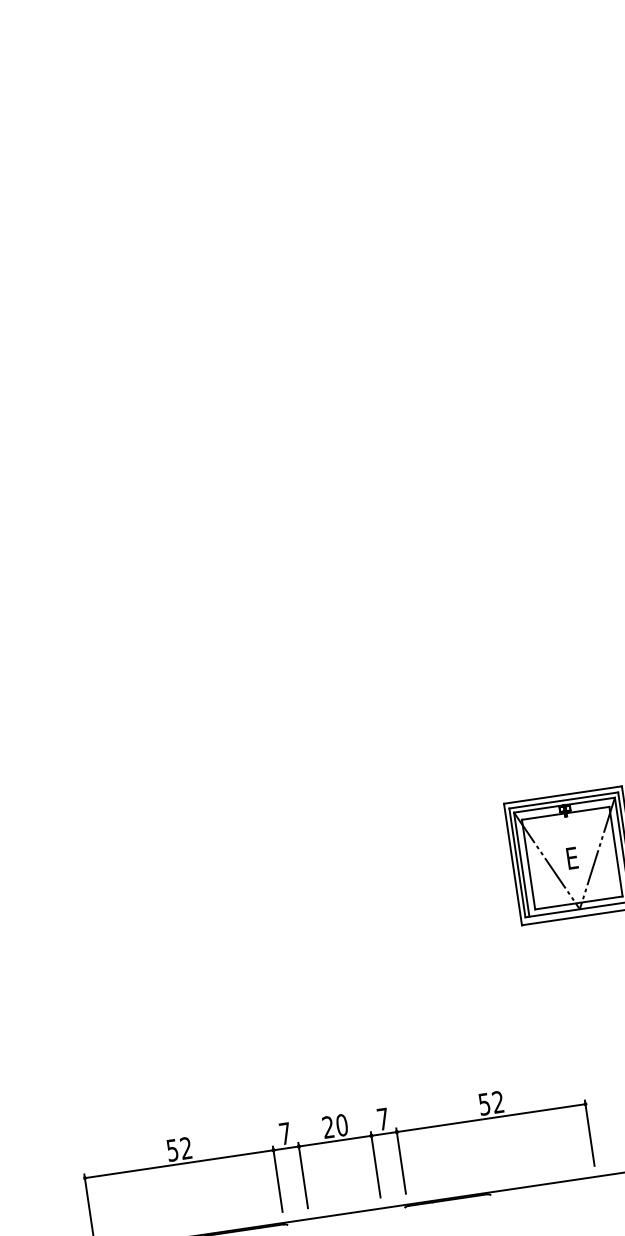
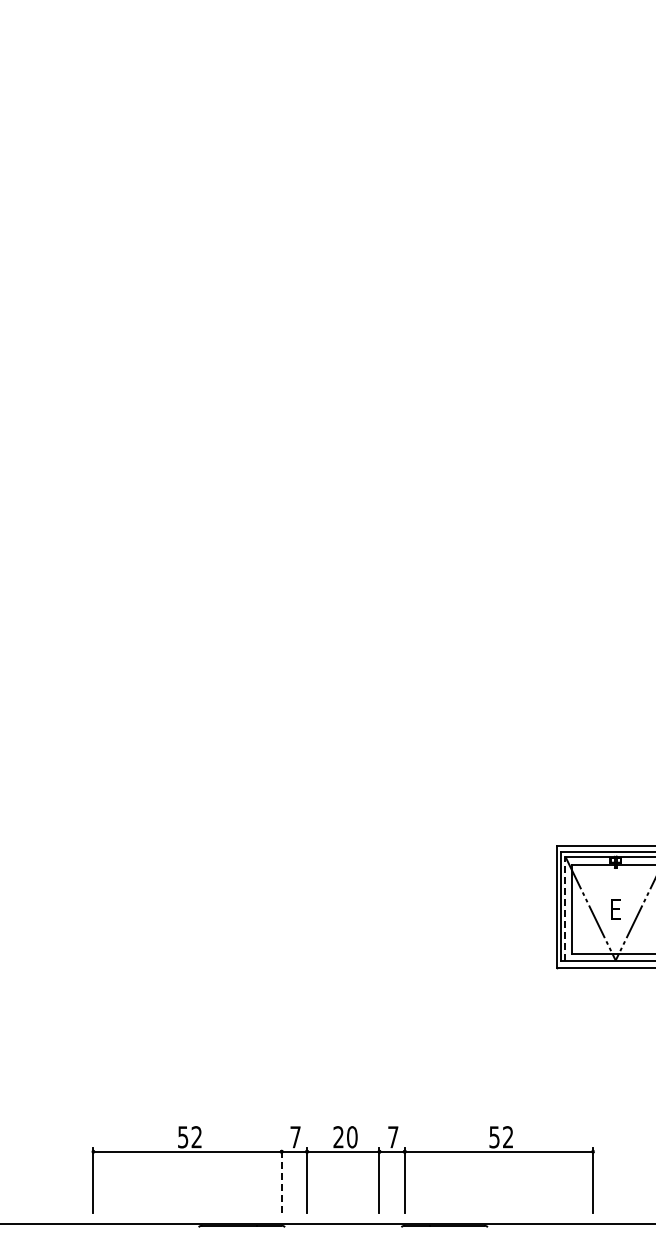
line: (521, 864) -> (565, 908), solid -> dashed
line: (277, 1179) -> (281, 1180), solid -> dashed

